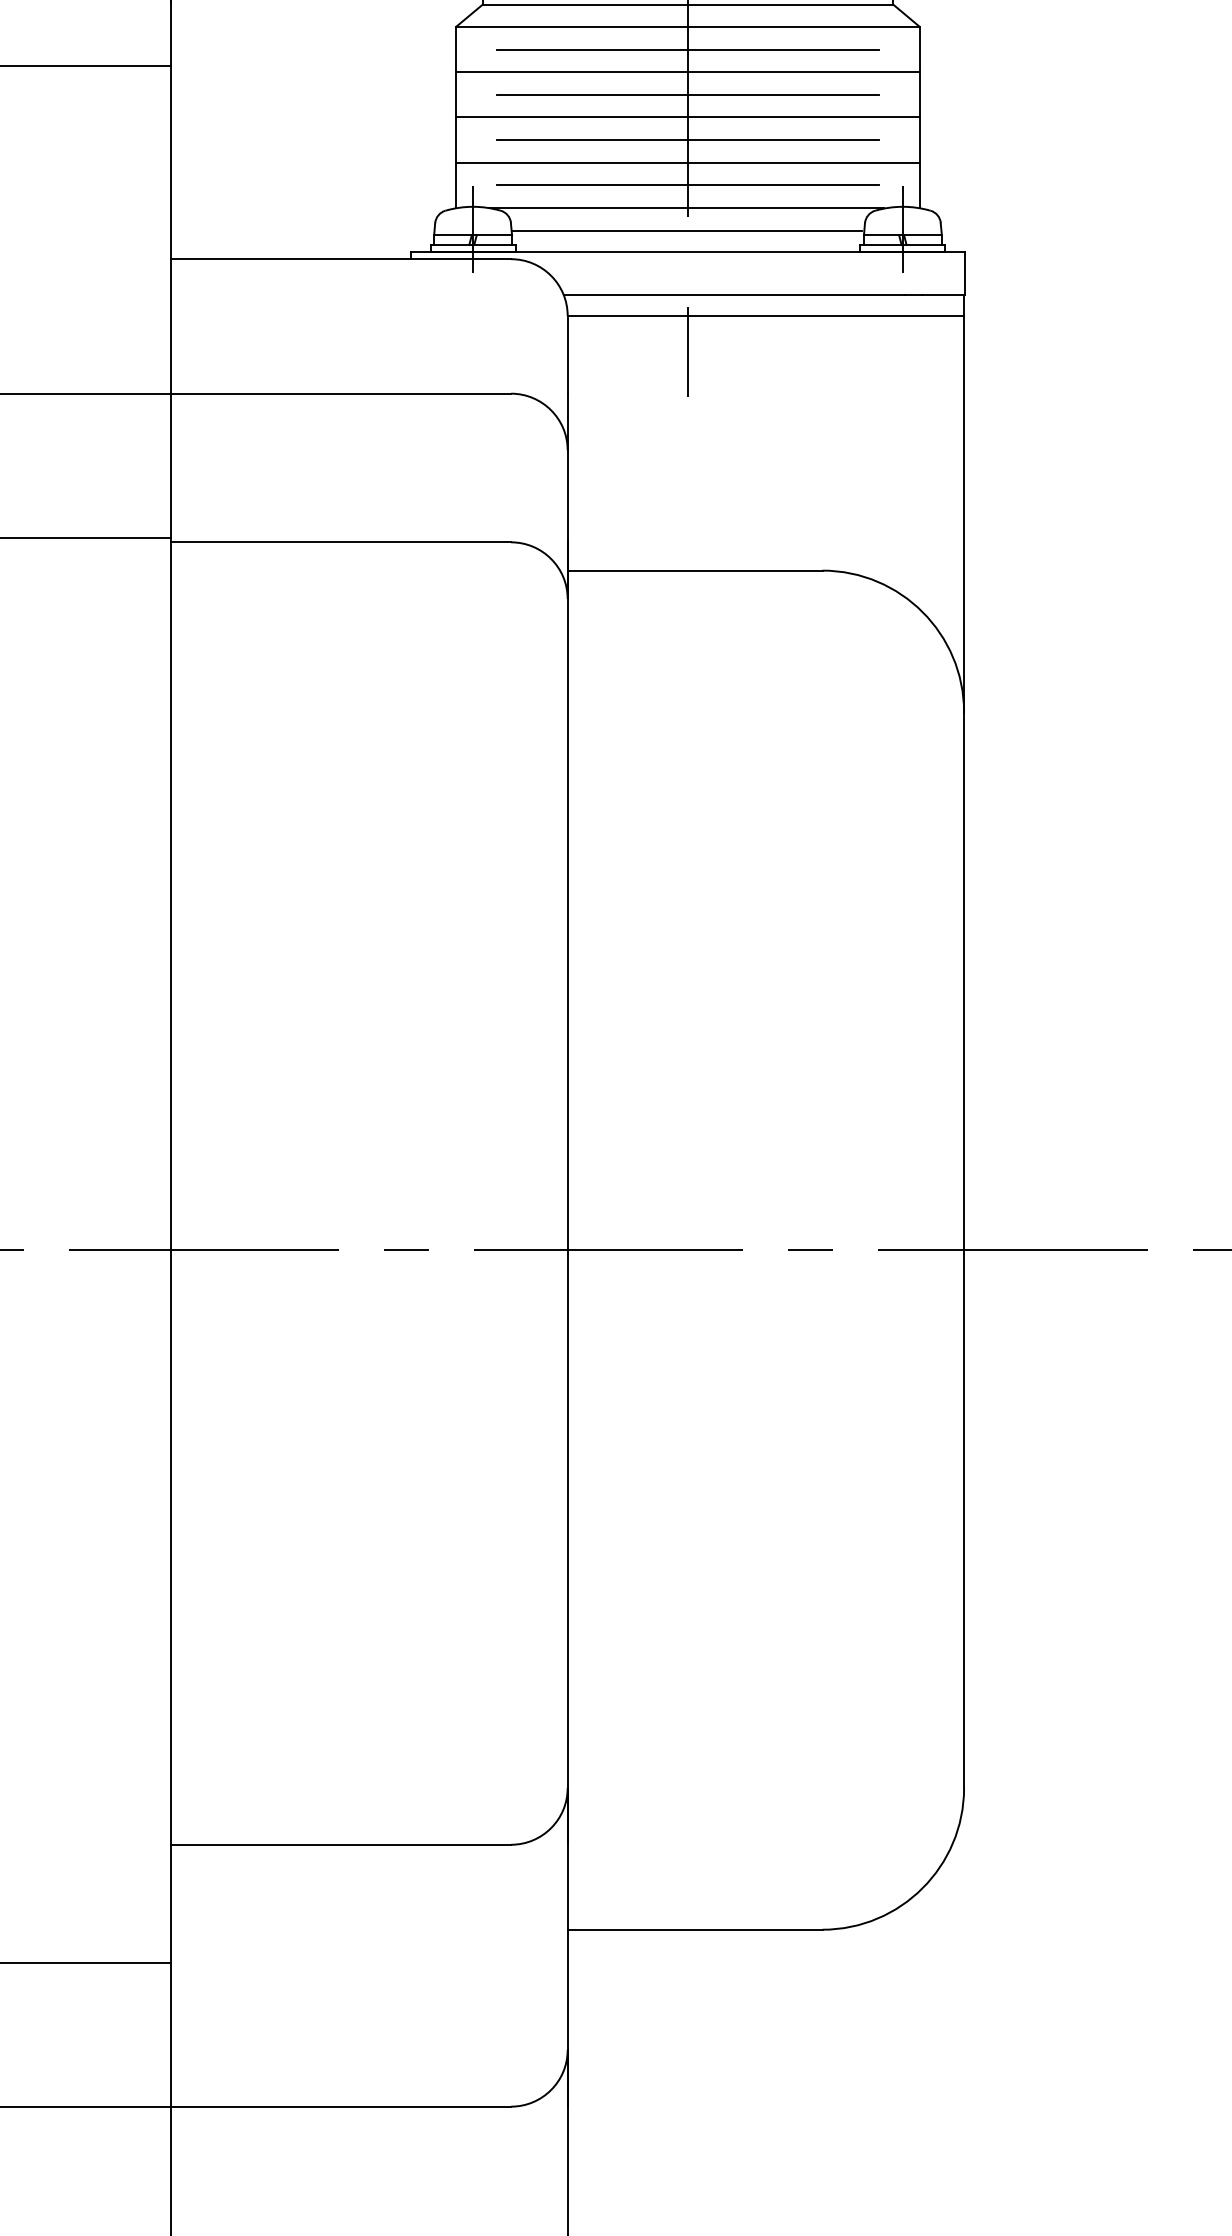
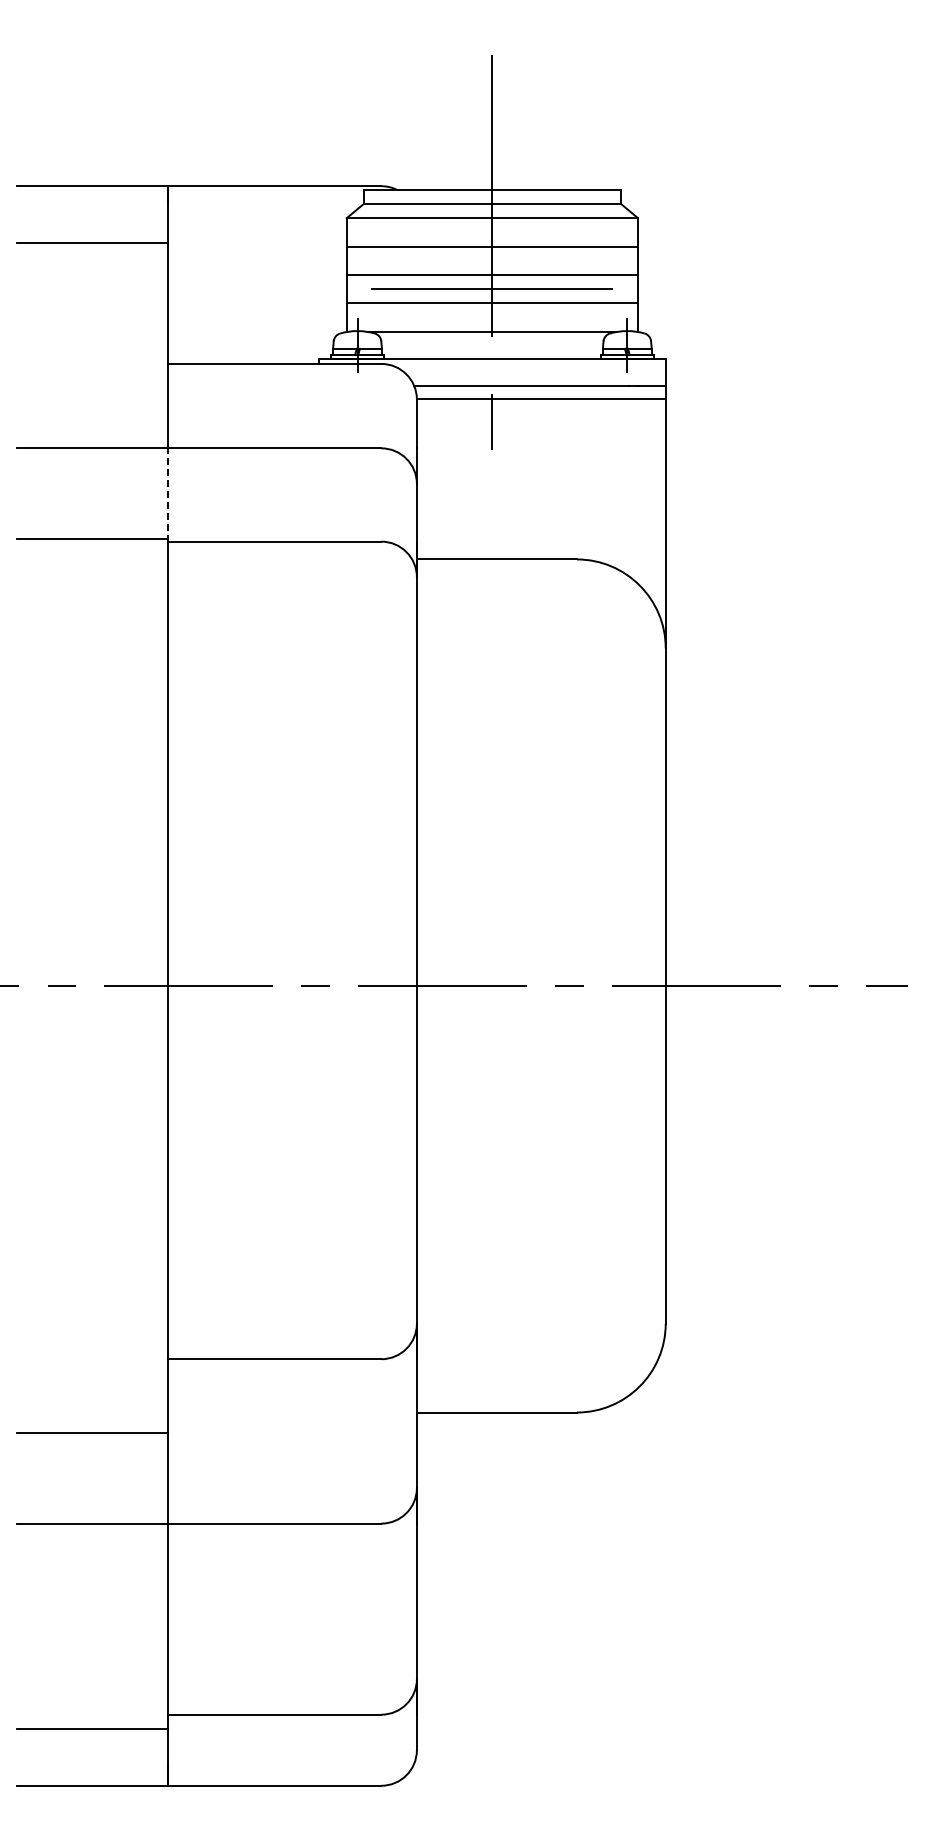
line: (688, 49) -> (492, 232), removed
line: (688, 94) -> (492, 260), removed
line: (688, 185) -> (492, 317), removed
line: (686, 231) -> (491, 346), removed
line: (171, 468) -> (168, 495), solid -> dashed

